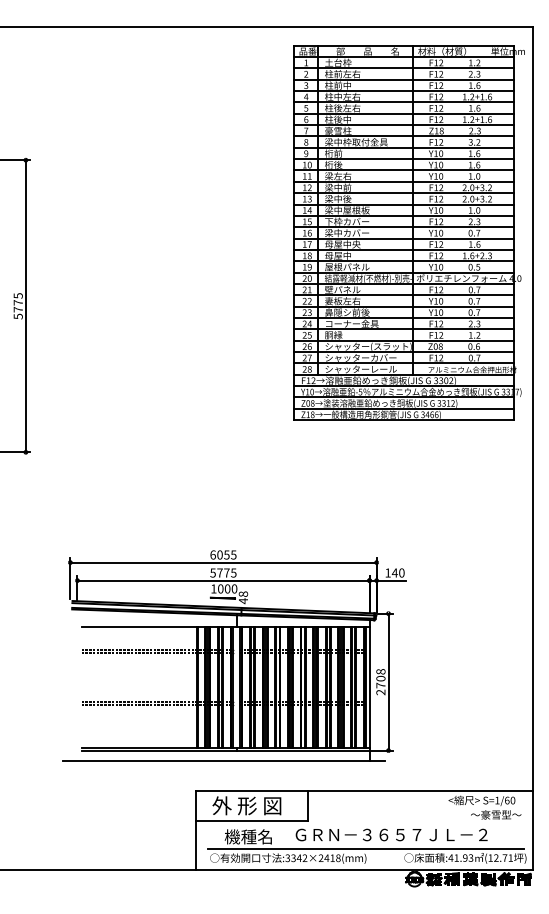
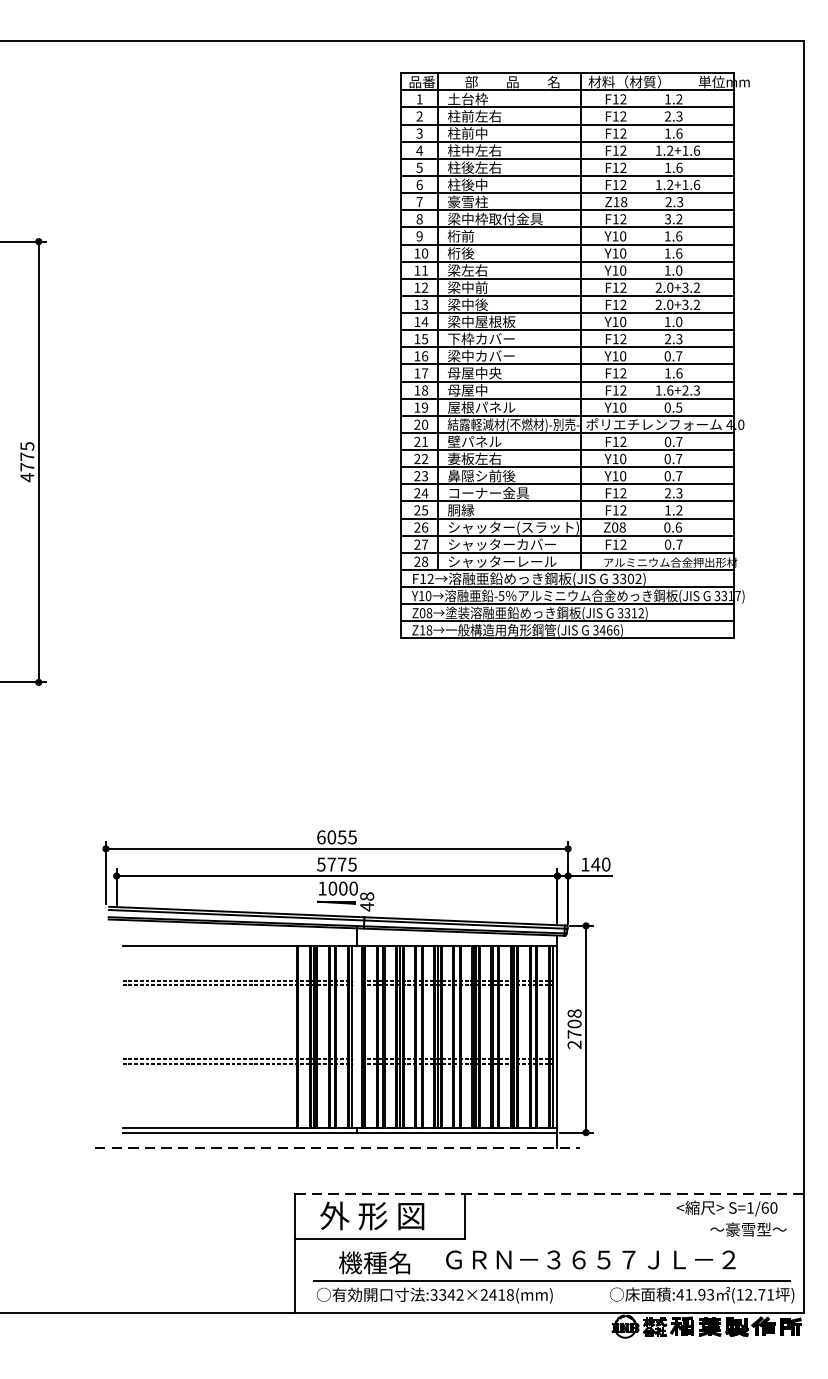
part: (408, 232) -> (573, 355), moved
text: (17, 316) -> (26, 477), 5775 -> 4775
line: (223, 760) -> (337, 1147), solid -> dashed
line: (364, 791) -> (549, 1194), solid -> dashed

